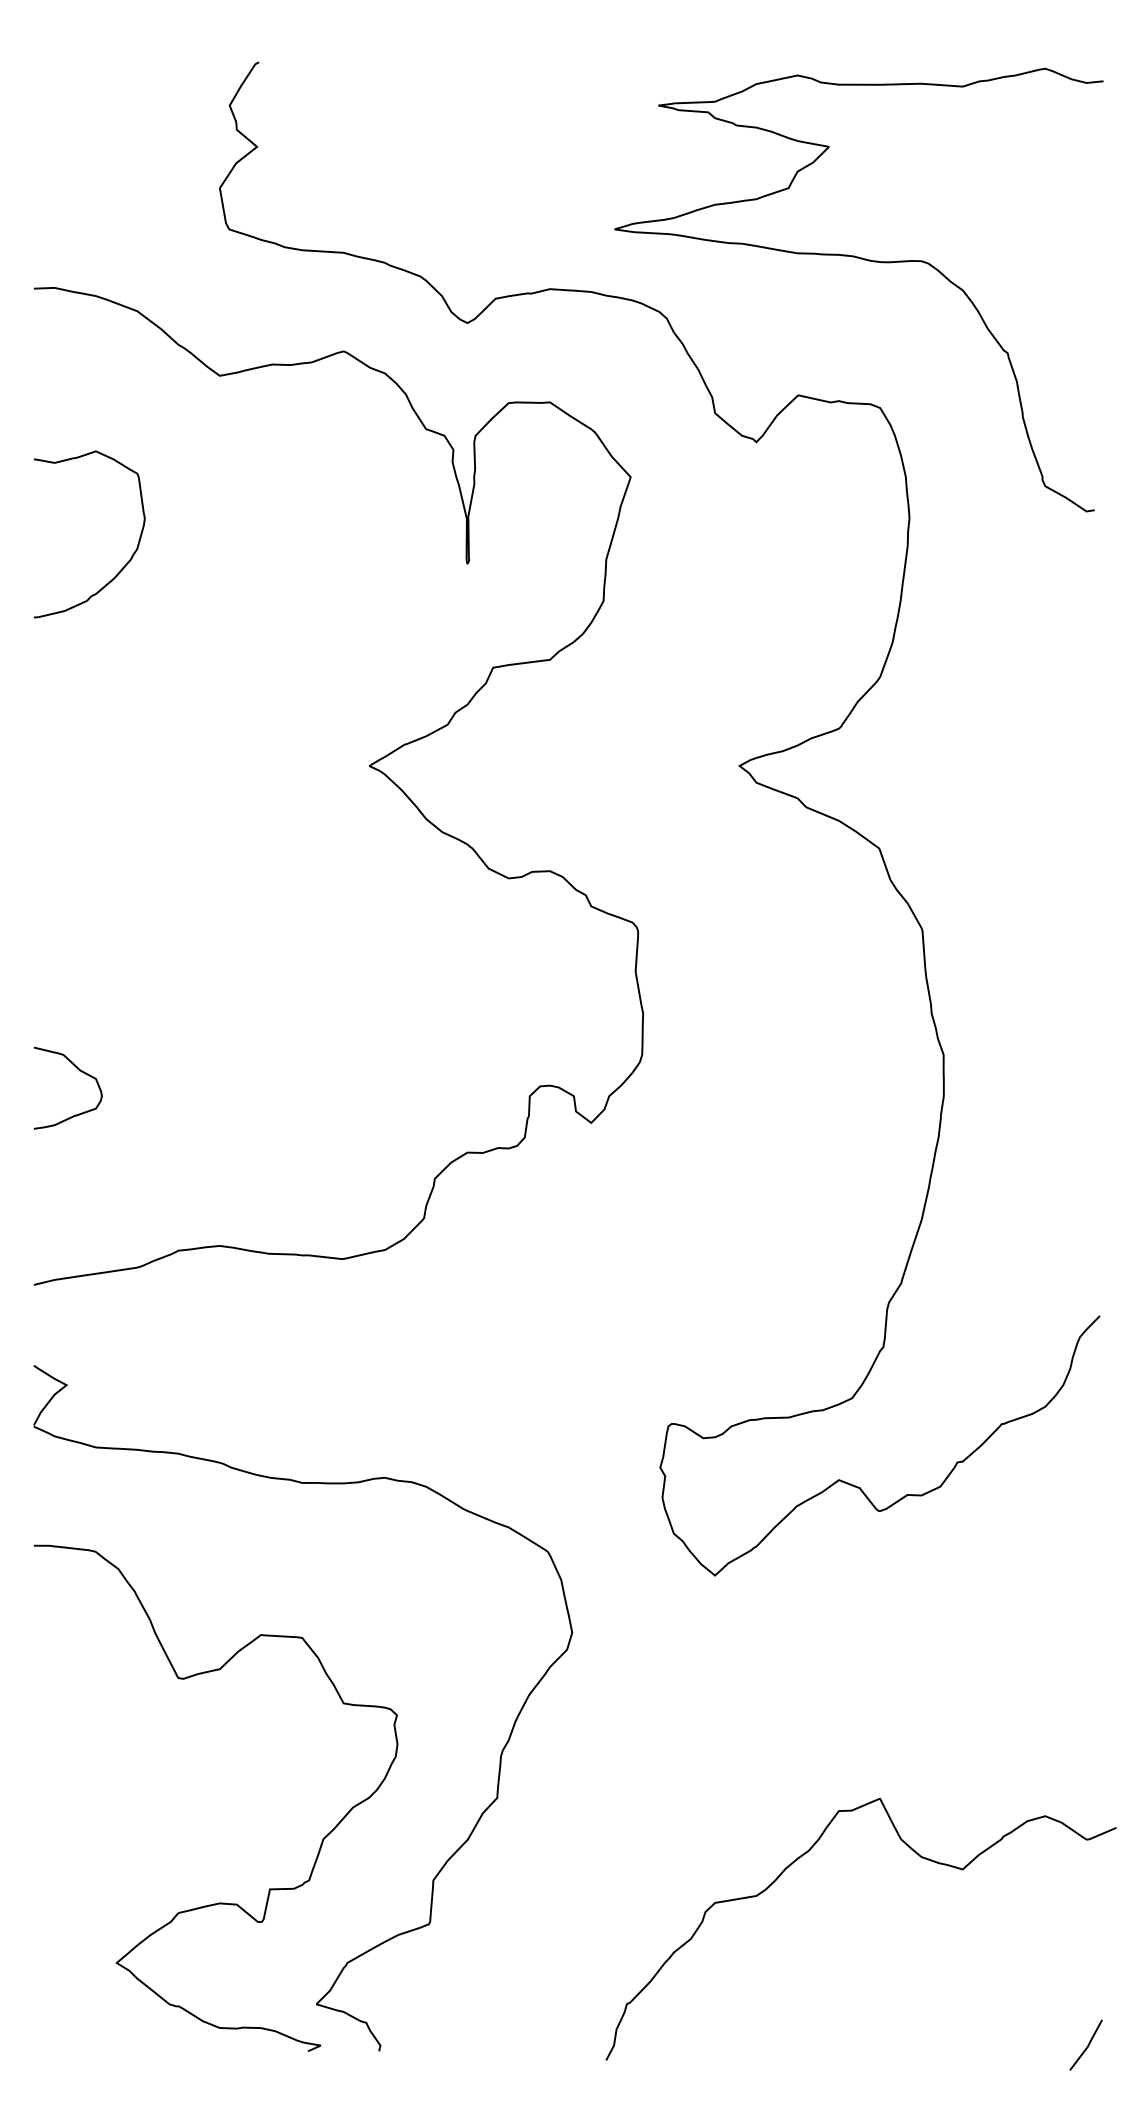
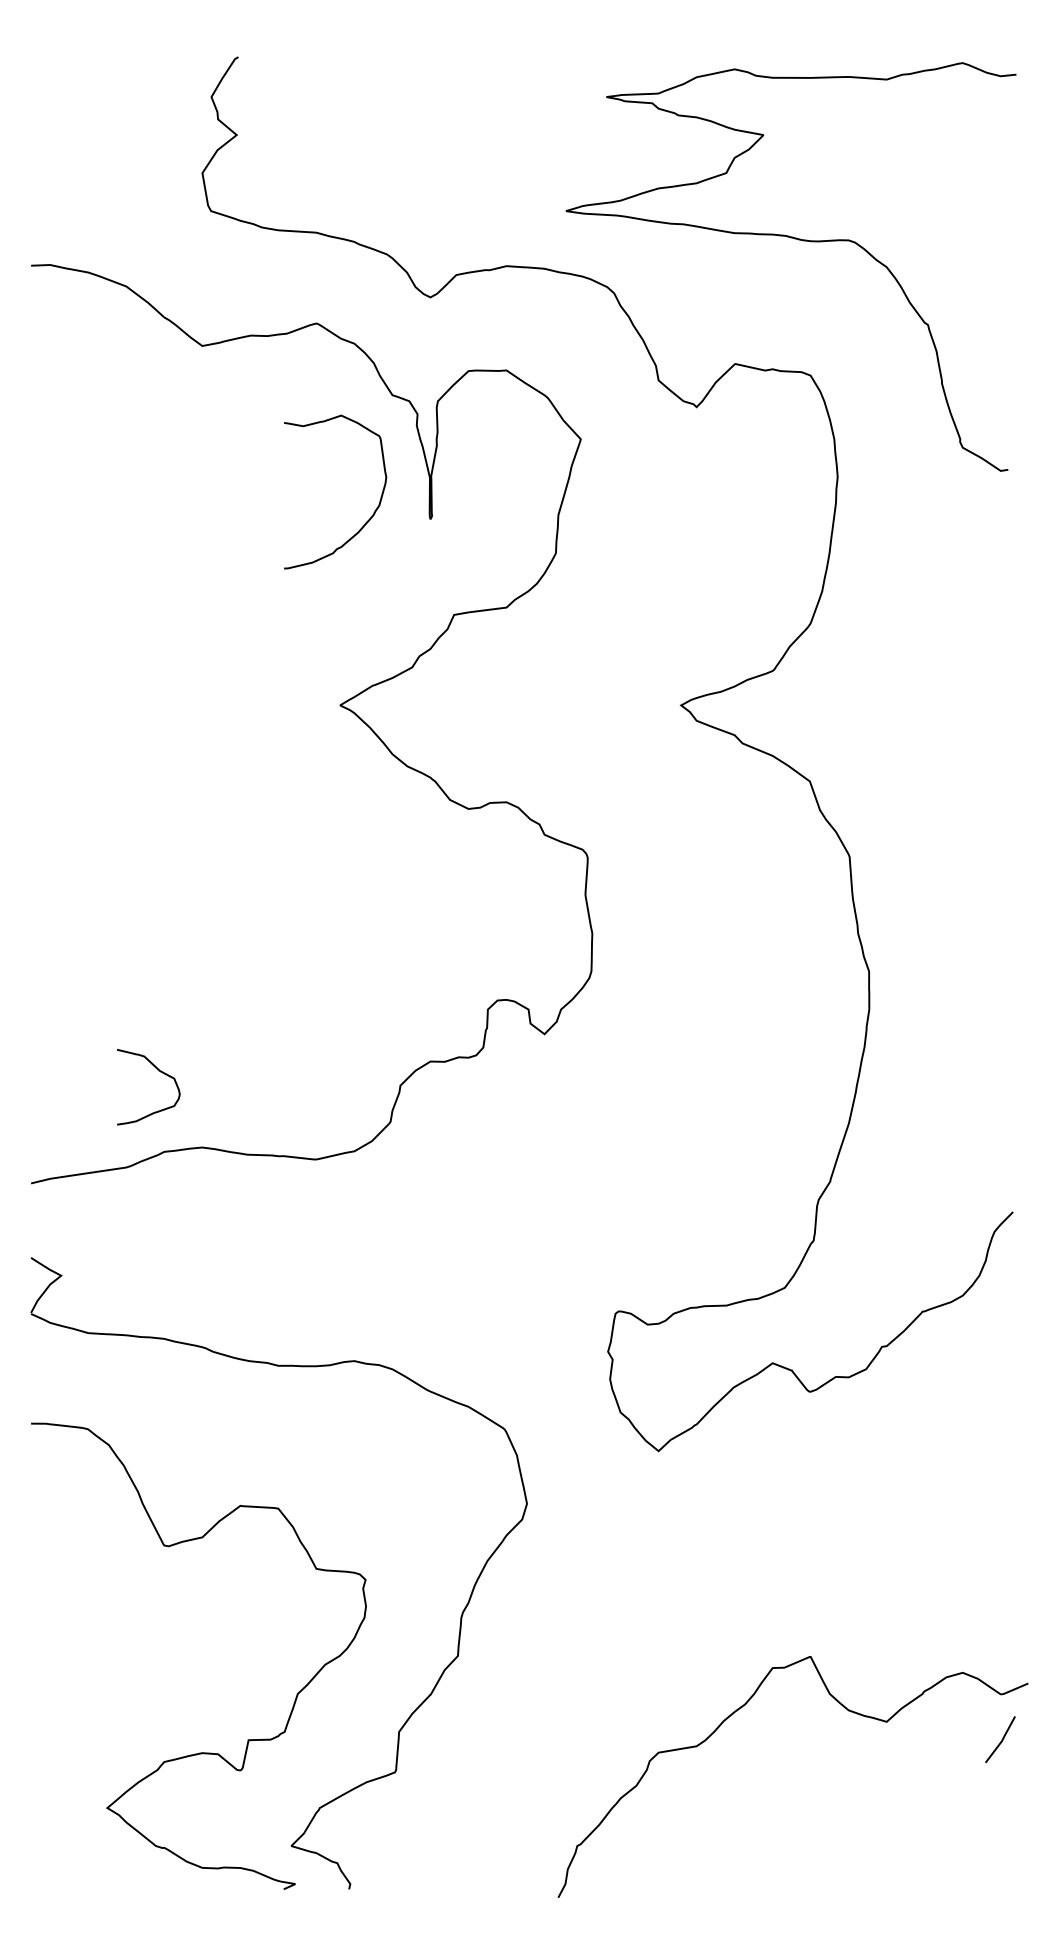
curve: (123, 566) -> (366, 521), moved
curve: (80, 1072) -> (160, 1072), moved
curve: (1087, 2044) -> (1001, 1739), moved

